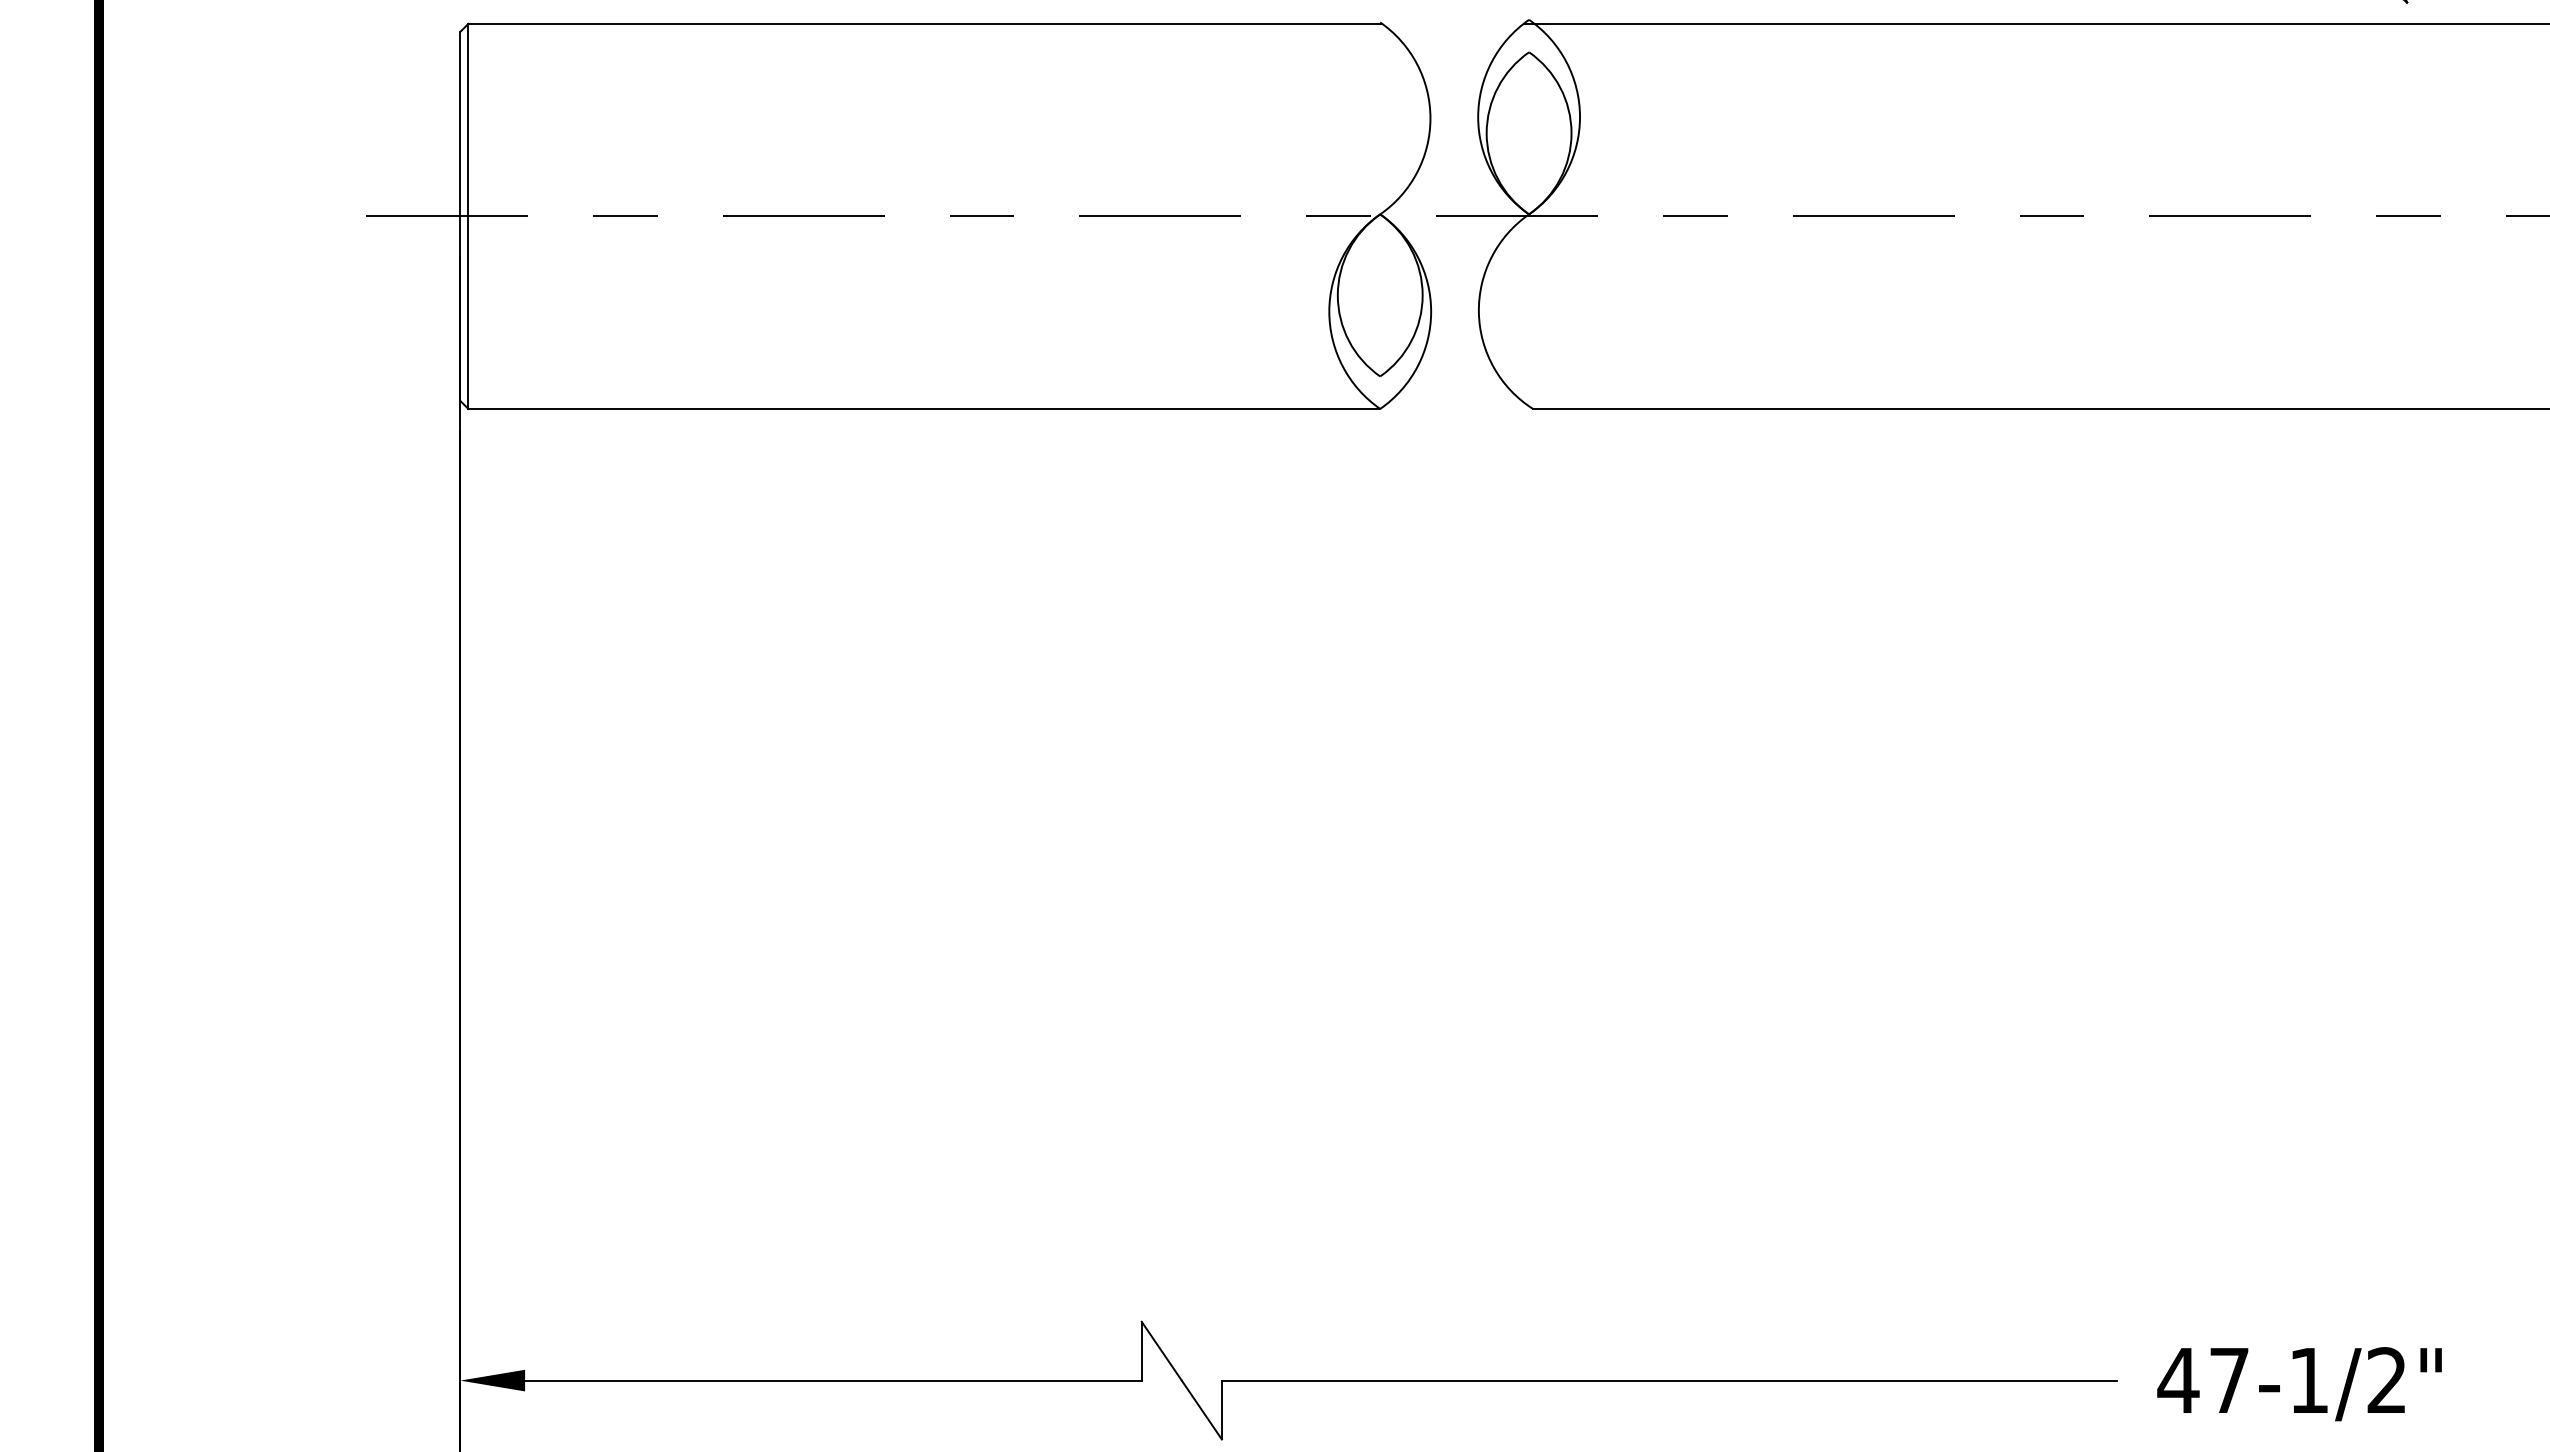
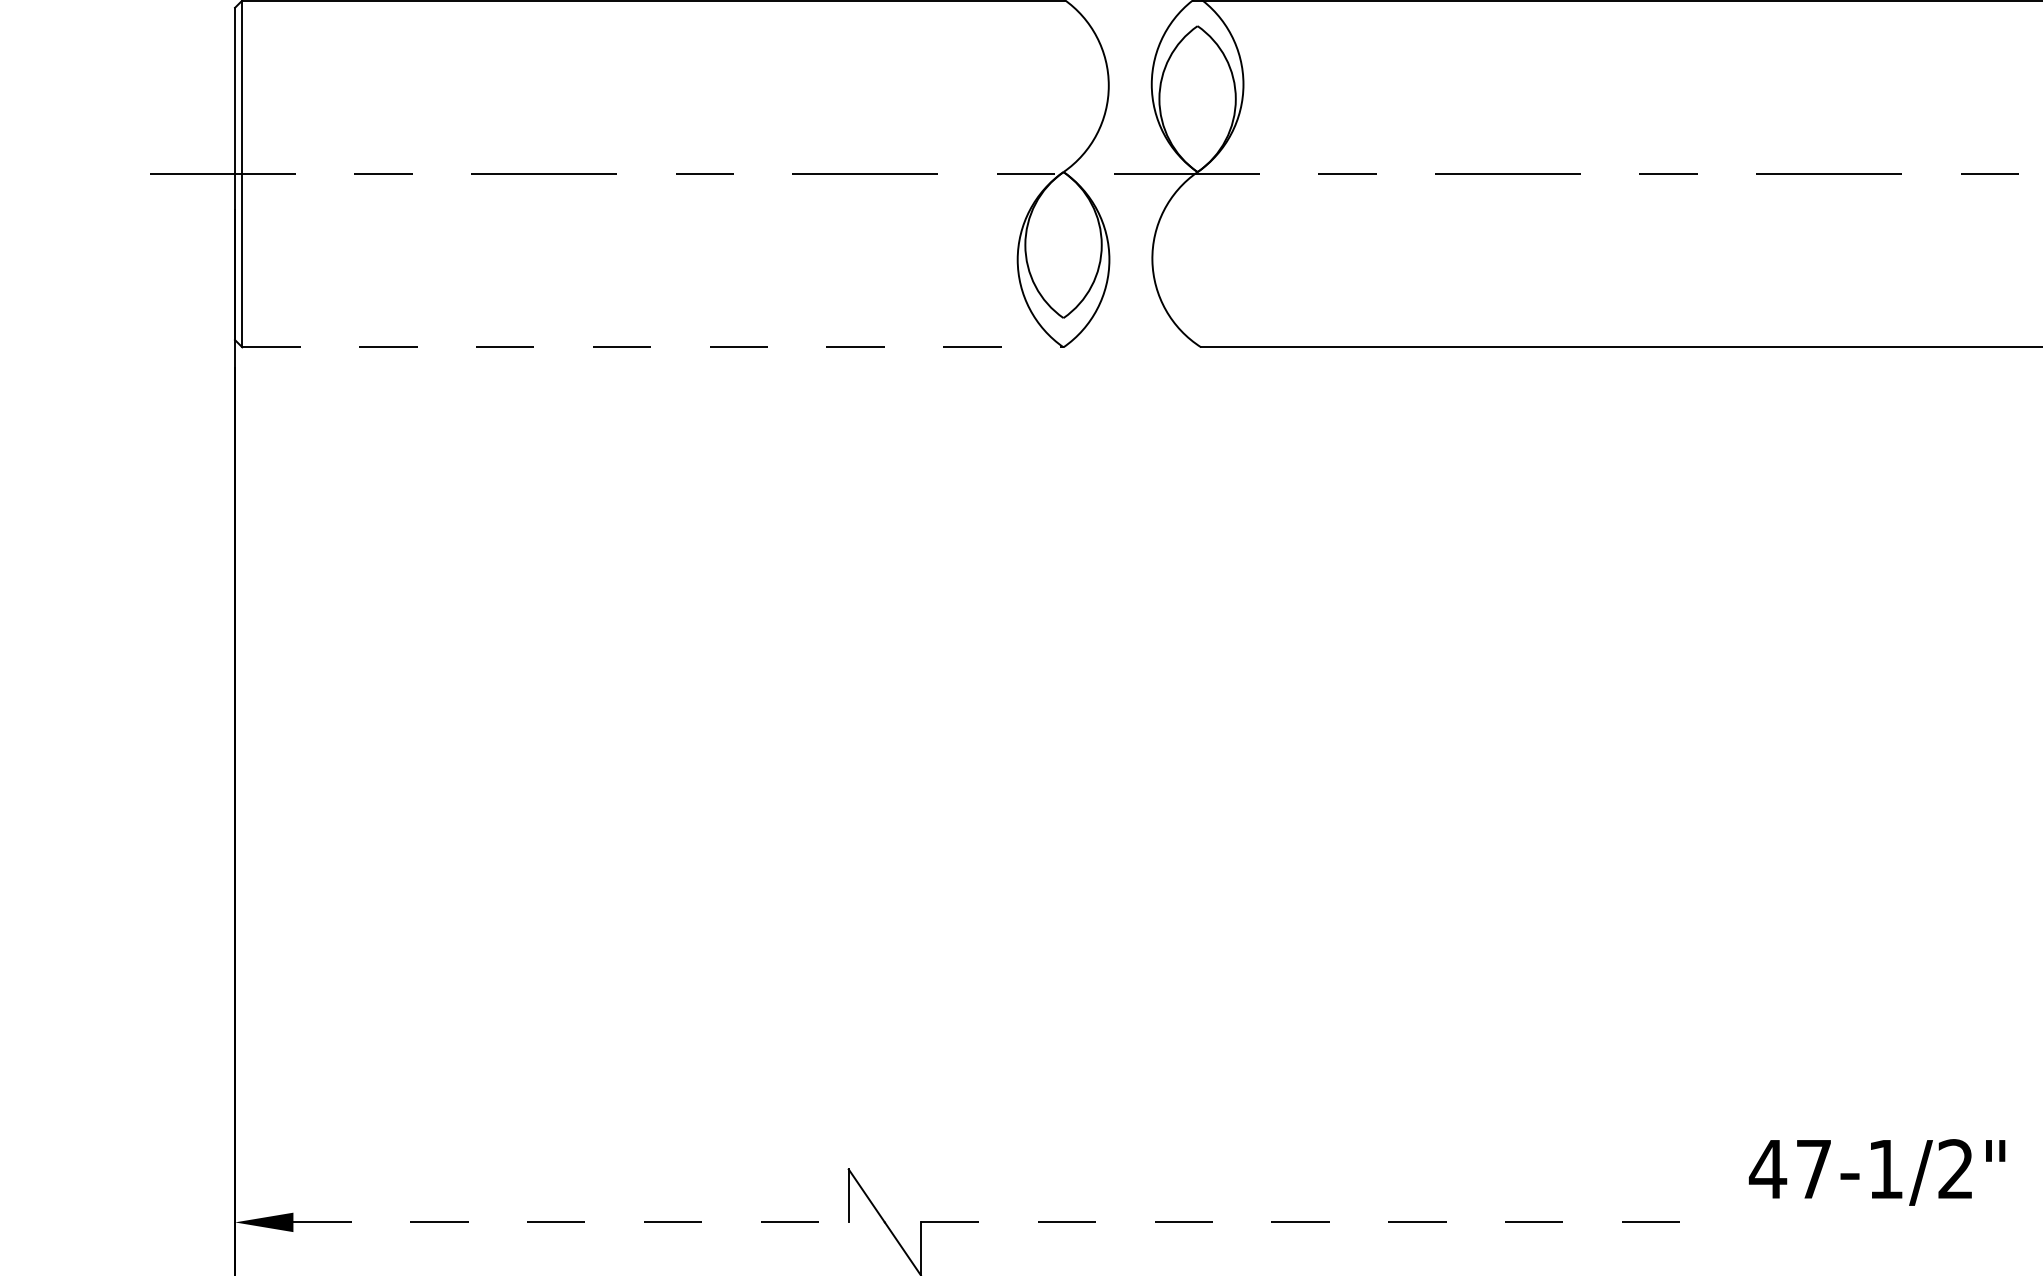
line: (924, 408) -> (653, 346), solid -> dashed
line: (833, 1380) -> (571, 1222), solid -> dashed
line: (1669, 1380) -> (1324, 1222), solid -> dashed
text: (2299, 1384) -> (1877, 1172), moved

